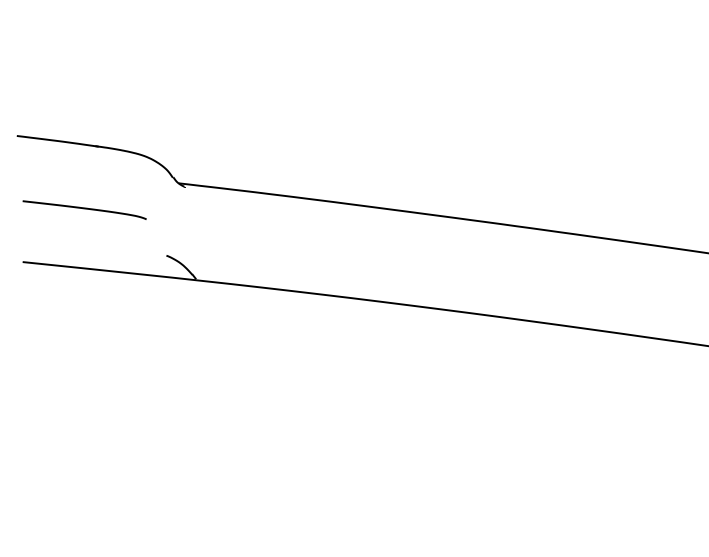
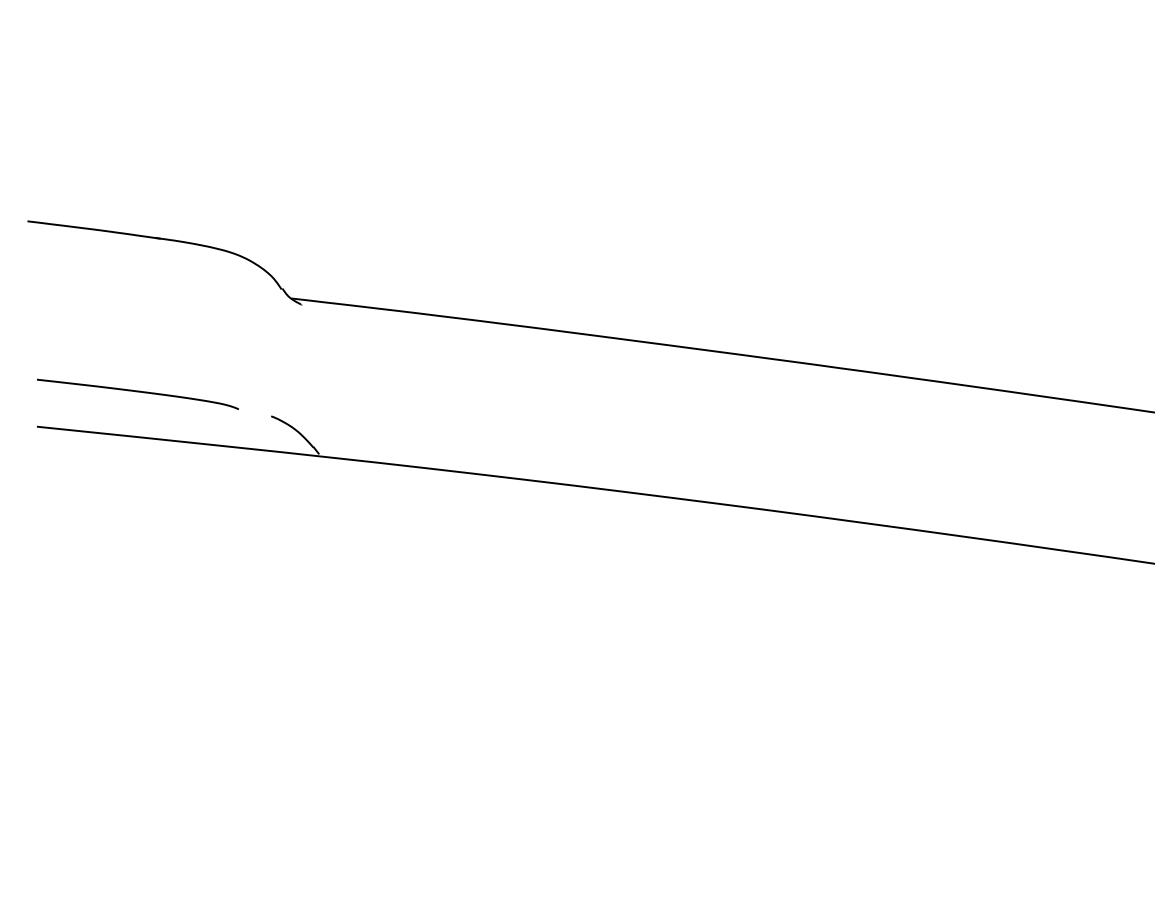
curve: (84, 209) -> (137, 393), moved

